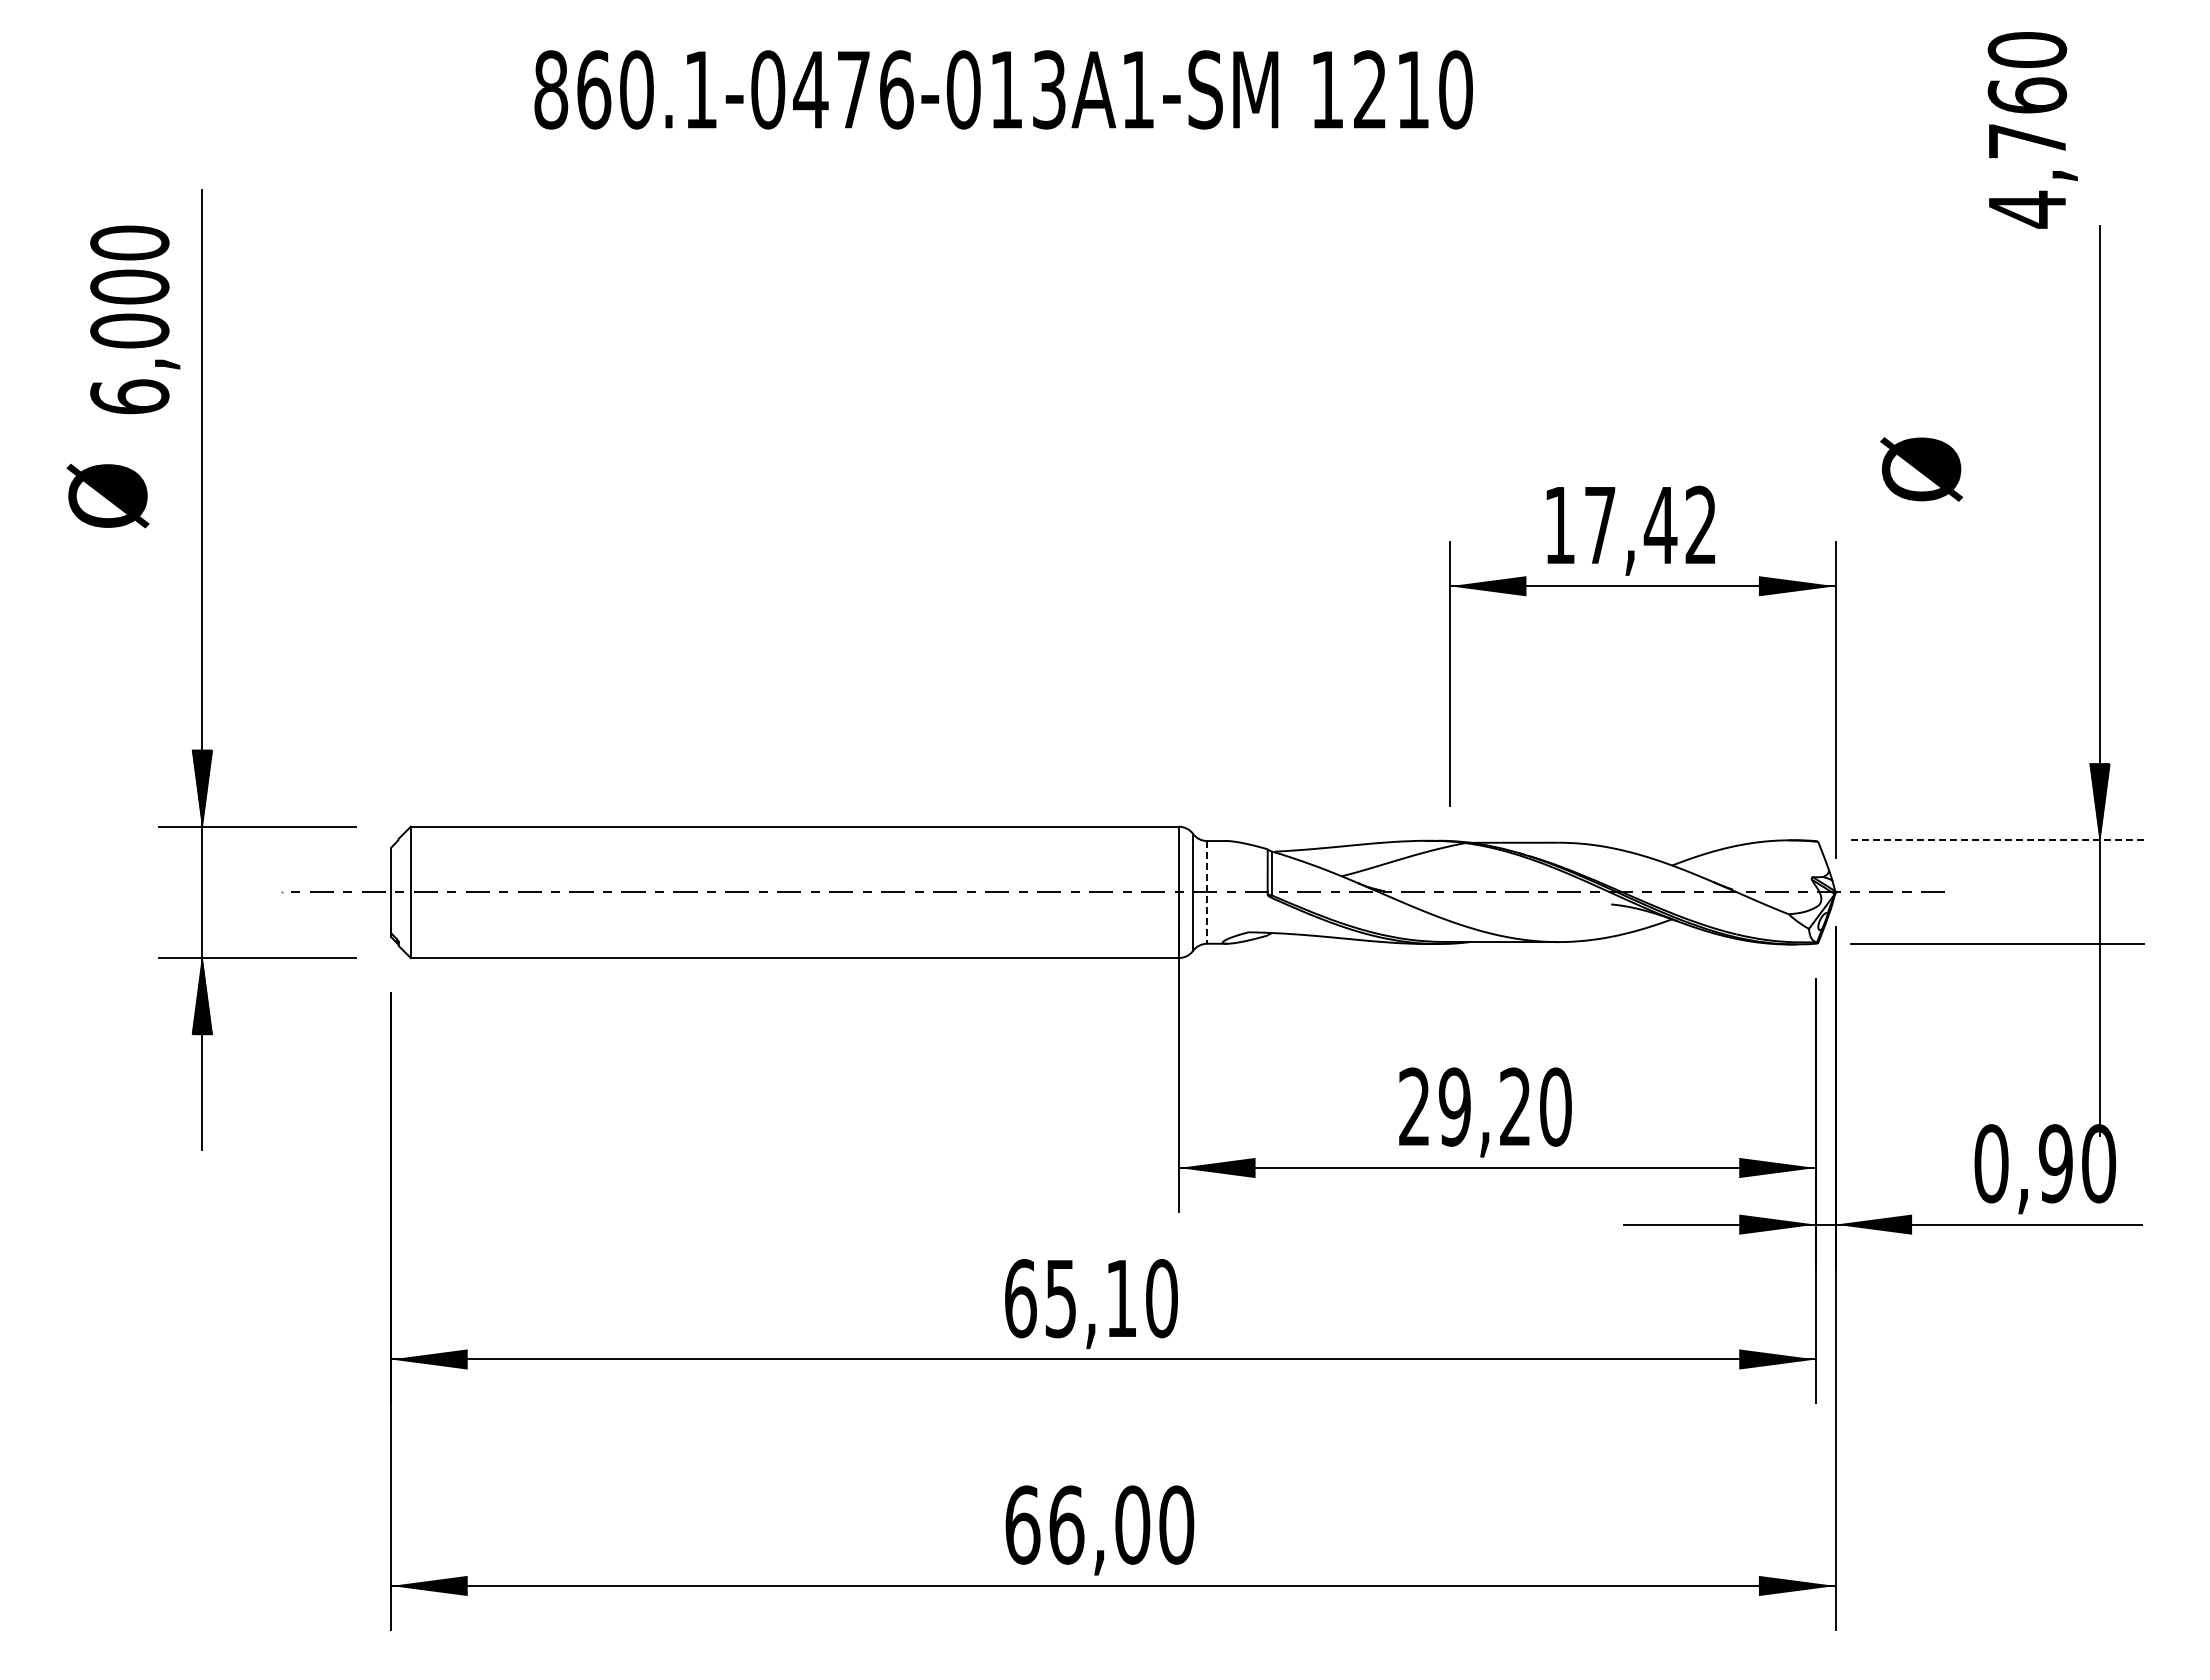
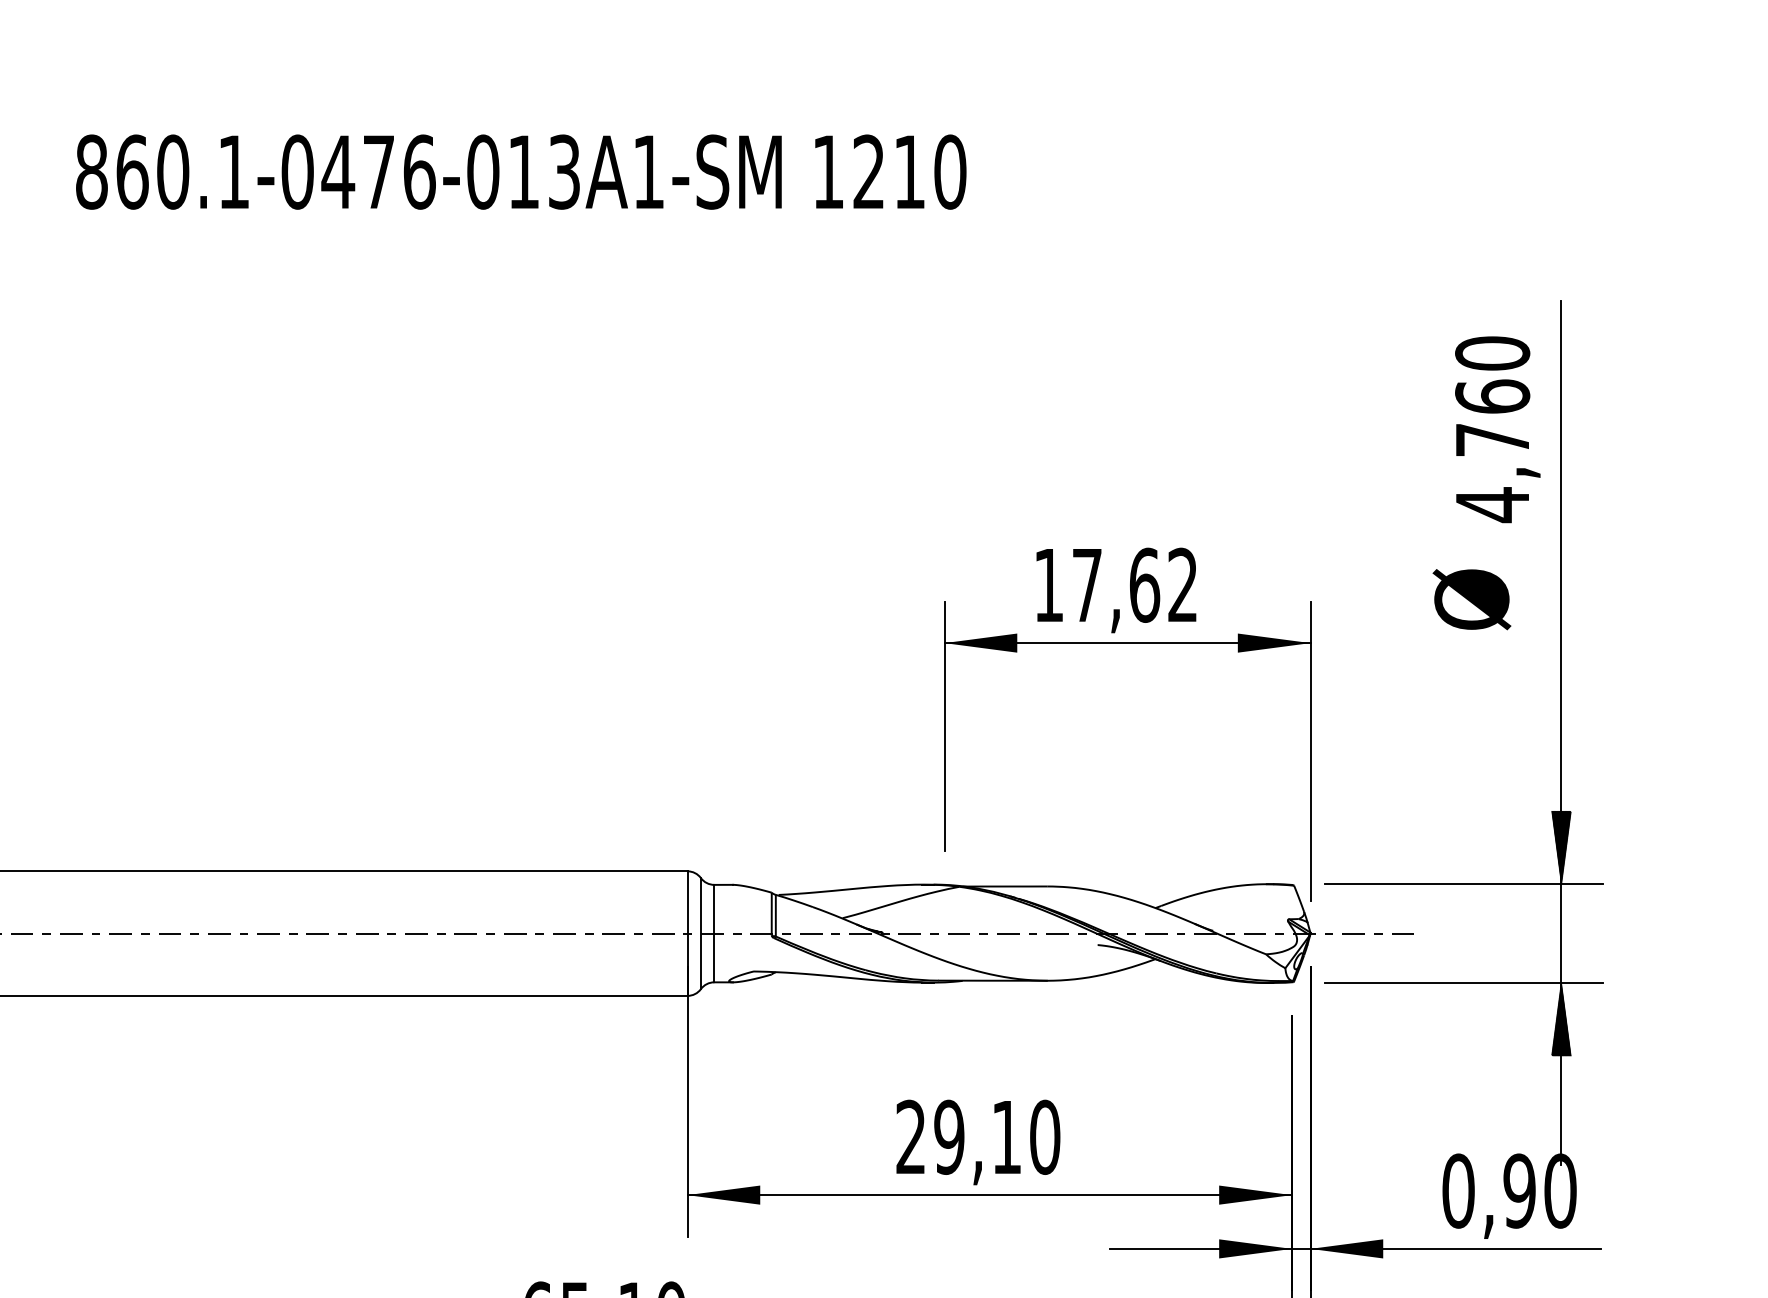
text: (2032, 130) -> (1497, 429), moved
text: (1921, 469) -> (1471, 599), moved
text: (1660, 525) -> (1144, 585), 17,42 -> 17,62
line: (1997, 840) -> (1464, 884), dashed -> solid
line: (1207, 892) -> (714, 933), dashed -> solid
hatch: (2099, 982) -> (1561, 1019), added
text: (1514, 1106) -> (1005, 1136), 29,20 -> 29,10

